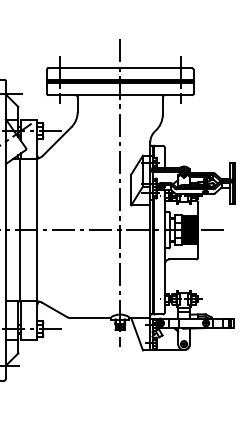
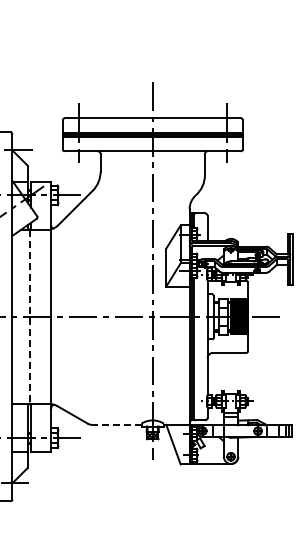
line: (19, 229) -> (29, 316), solid -> dashed
line: (90, 317) -> (116, 424), solid -> dashed

